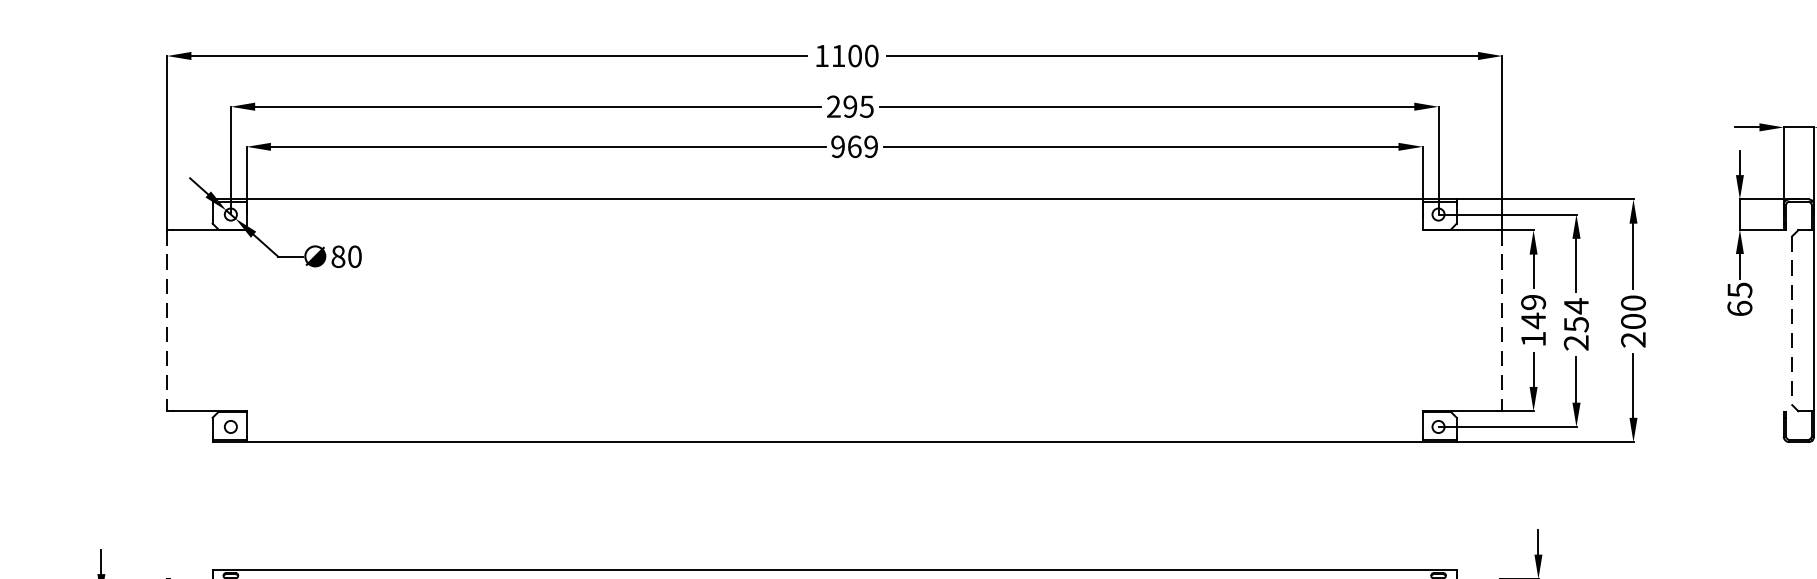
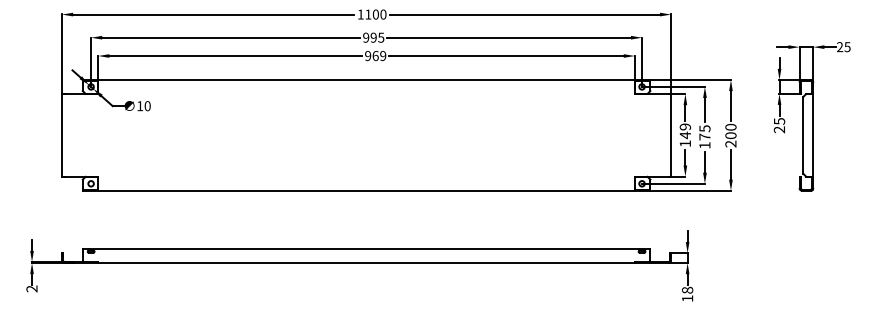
text: (834, 106) -> (366, 37), 295 -> 995
text: (339, 257) -> (140, 106), 80 -> 10
text: (1739, 307) -> (779, 129), 65 -> 25
line: (168, 321) -> (62, 135), dashed -> solid
line: (1503, 321) -> (671, 135), dashed -> solid
line: (1792, 321) -> (803, 135), dashed -> solid
text: (1575, 323) -> (704, 136), 254 -> 175

